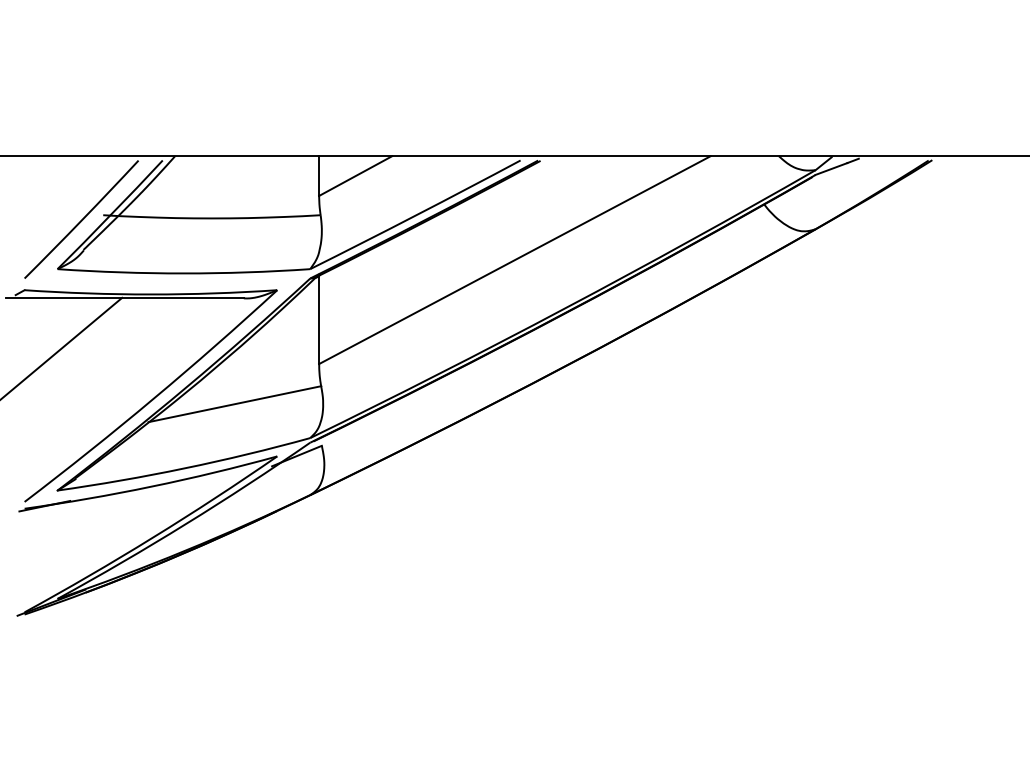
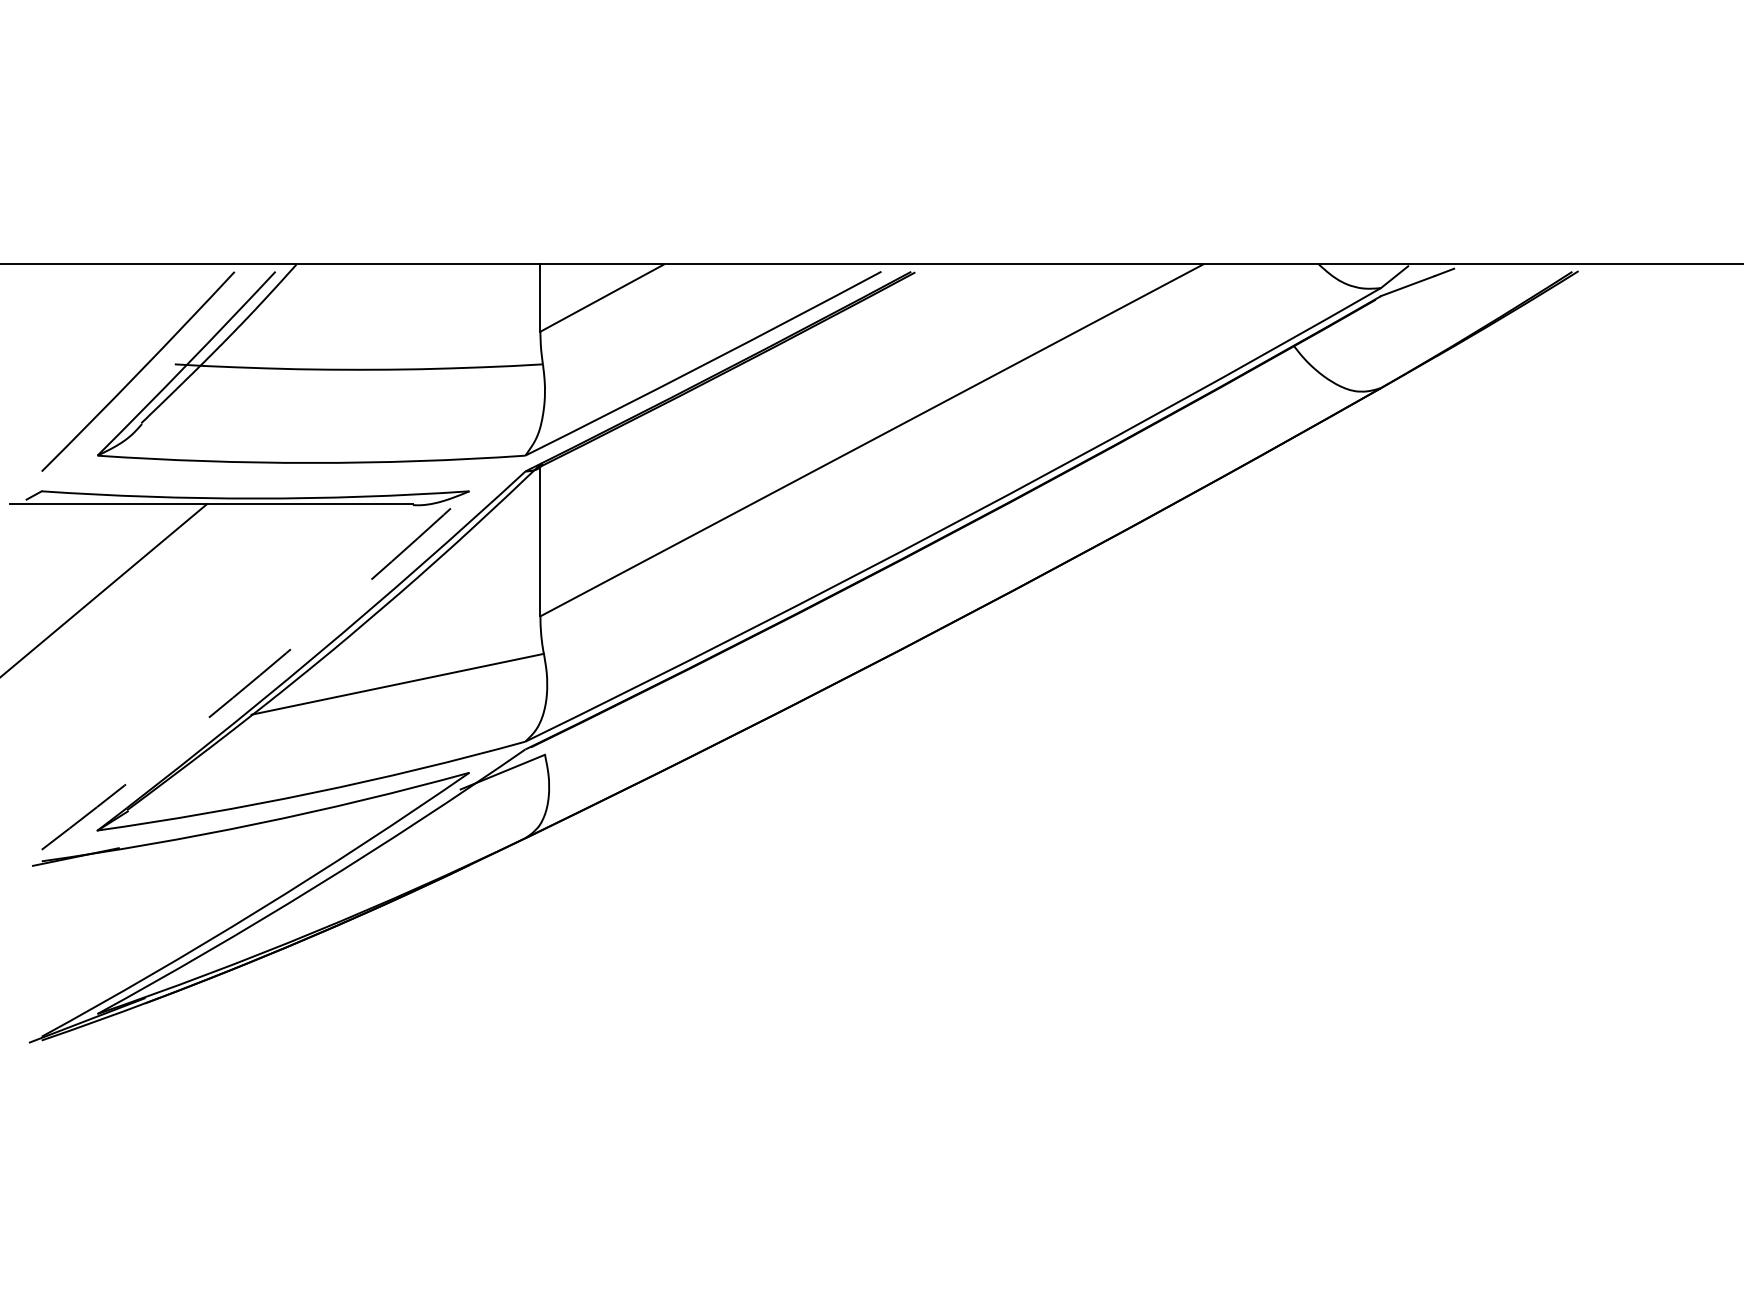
arc: (153, 398) -> (259, 674), solid -> dashed

